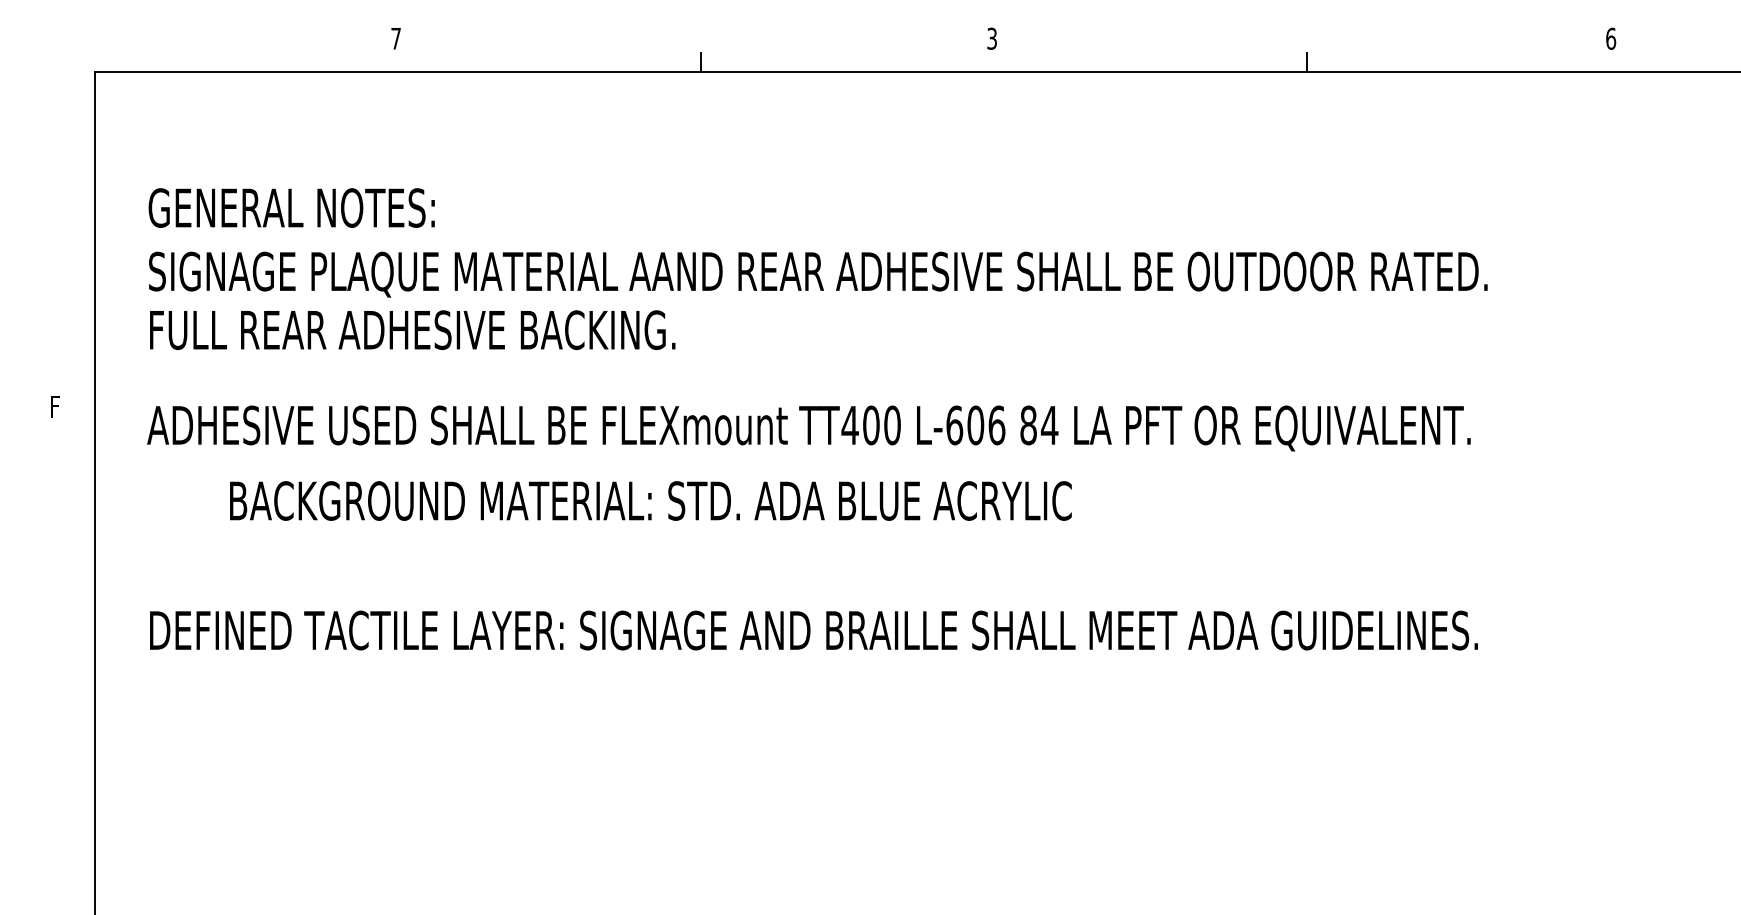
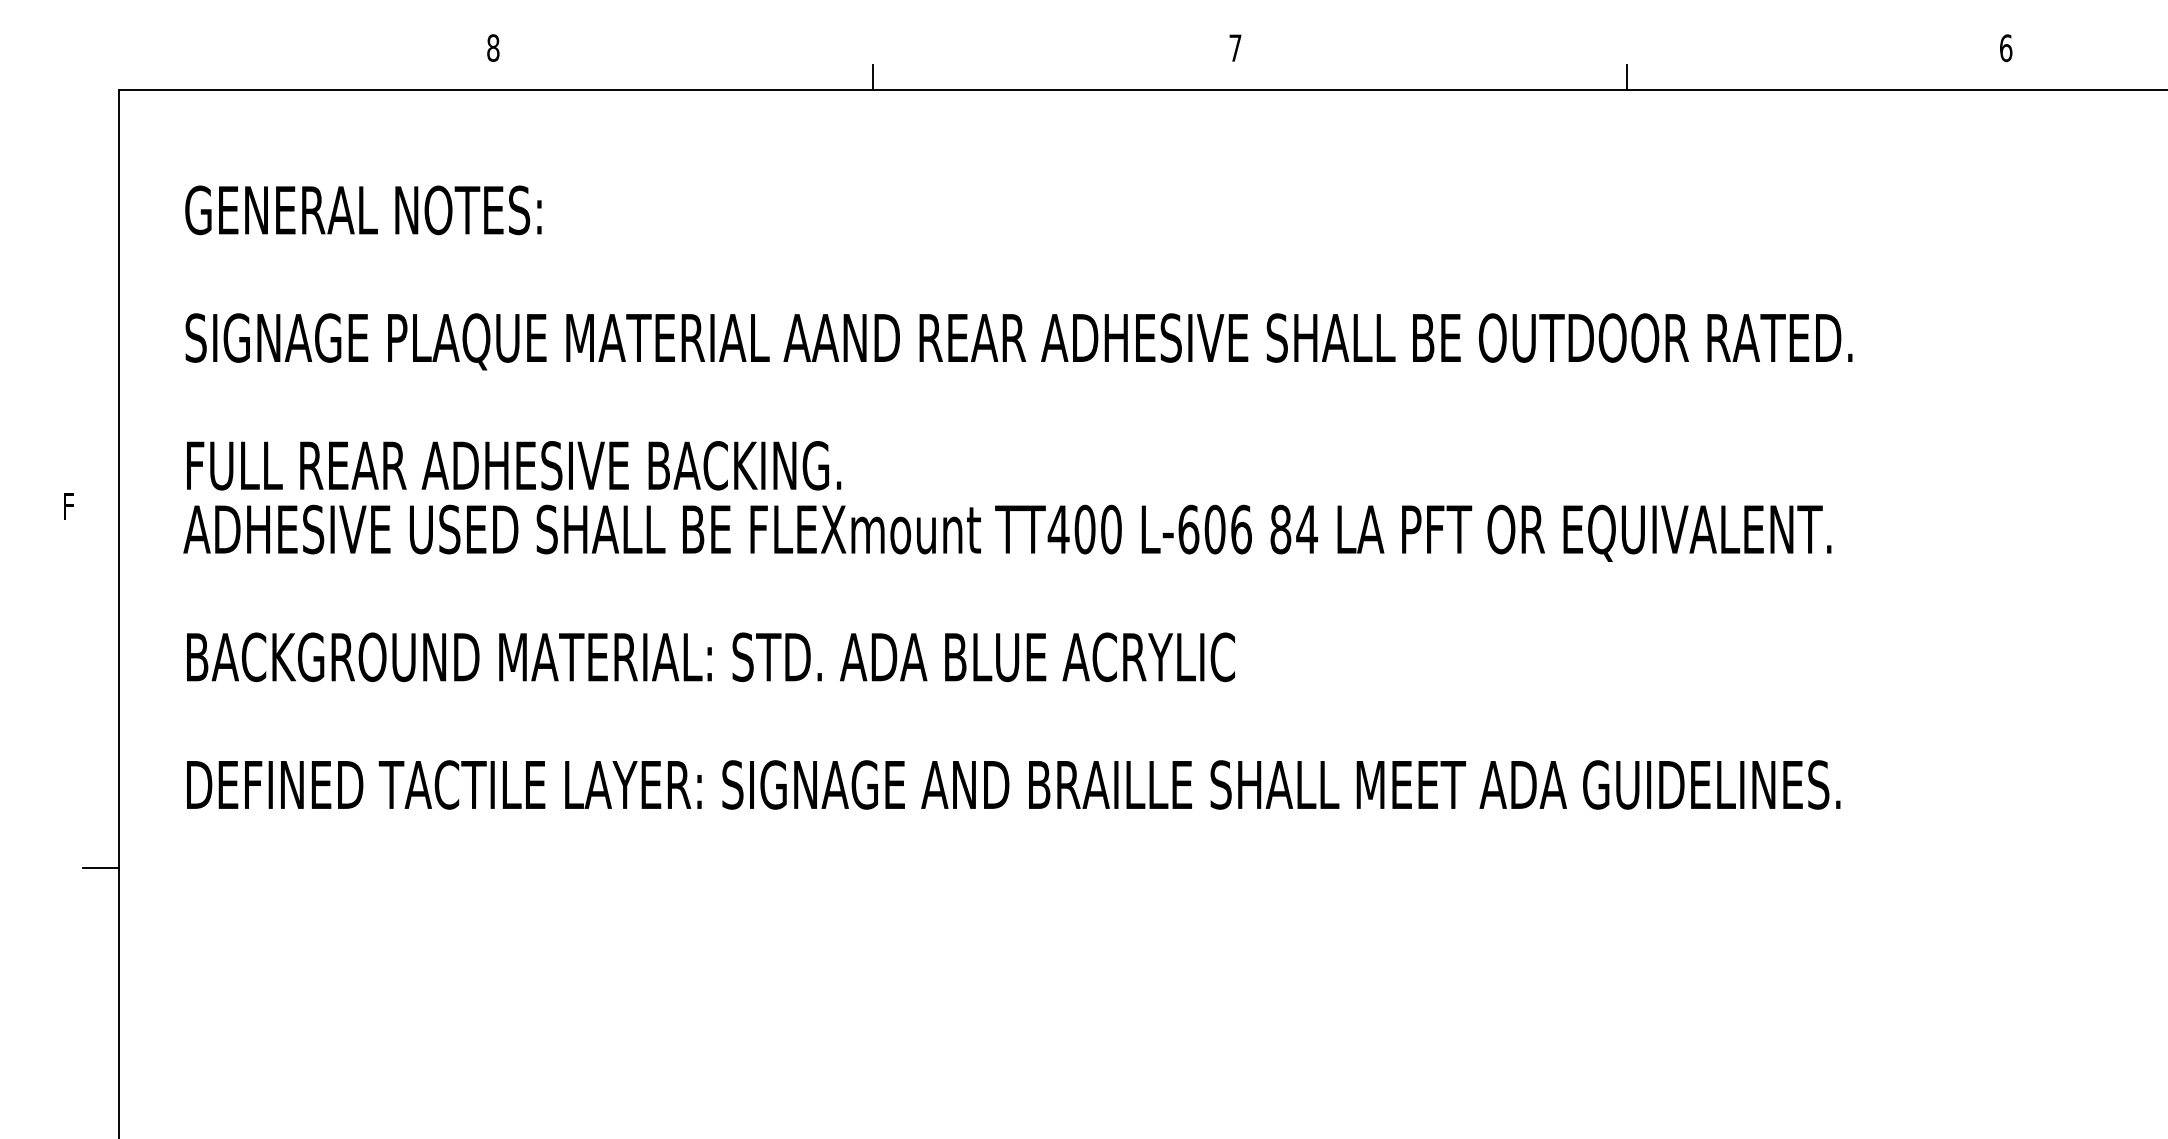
text: (396, 38) -> (493, 47), 7 -> 8
text: (991, 38) -> (1234, 47), 3 -> 7
text: (291, 207) -> (363, 209), moved
text: (412, 330) -> (513, 466), moved
text: (650, 500) -> (710, 656), moved
line: (80, 697) -> (100, 868), added

